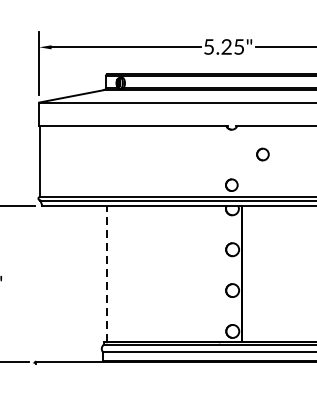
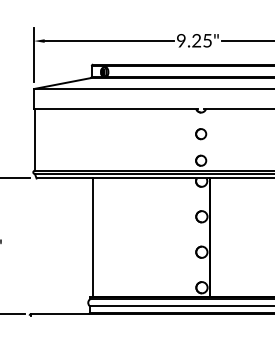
text: (209, 46) -> (181, 40), 5.25" -> 9.25"
part: (263, 154) -> (201, 134), moved
line: (106, 273) -> (92, 237), dashed -> solid

